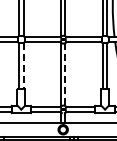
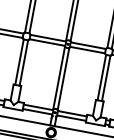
line: (23, 66) -> (23, 63), dashed -> solid
line: (65, 74) -> (63, 78), dashed -> solid

